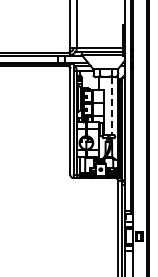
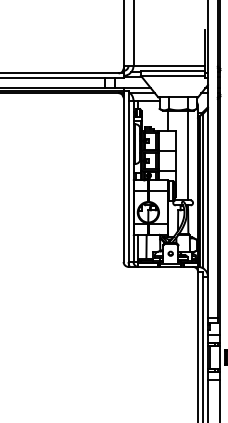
line: (112, 106) -> (188, 155), dashed -> solid

